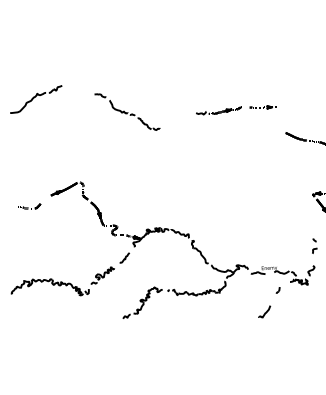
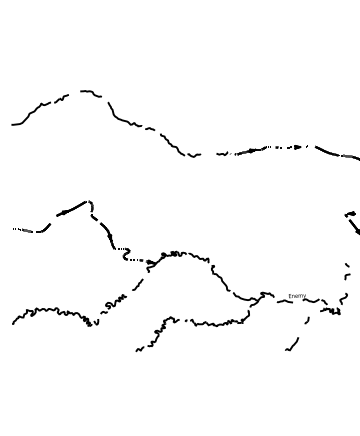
part: (236, 110) -> (261, 150), moved
part: (127, 111) -> (140, 123), size x1.67
part: (29, 206) -> (32, 227), size x1.43

